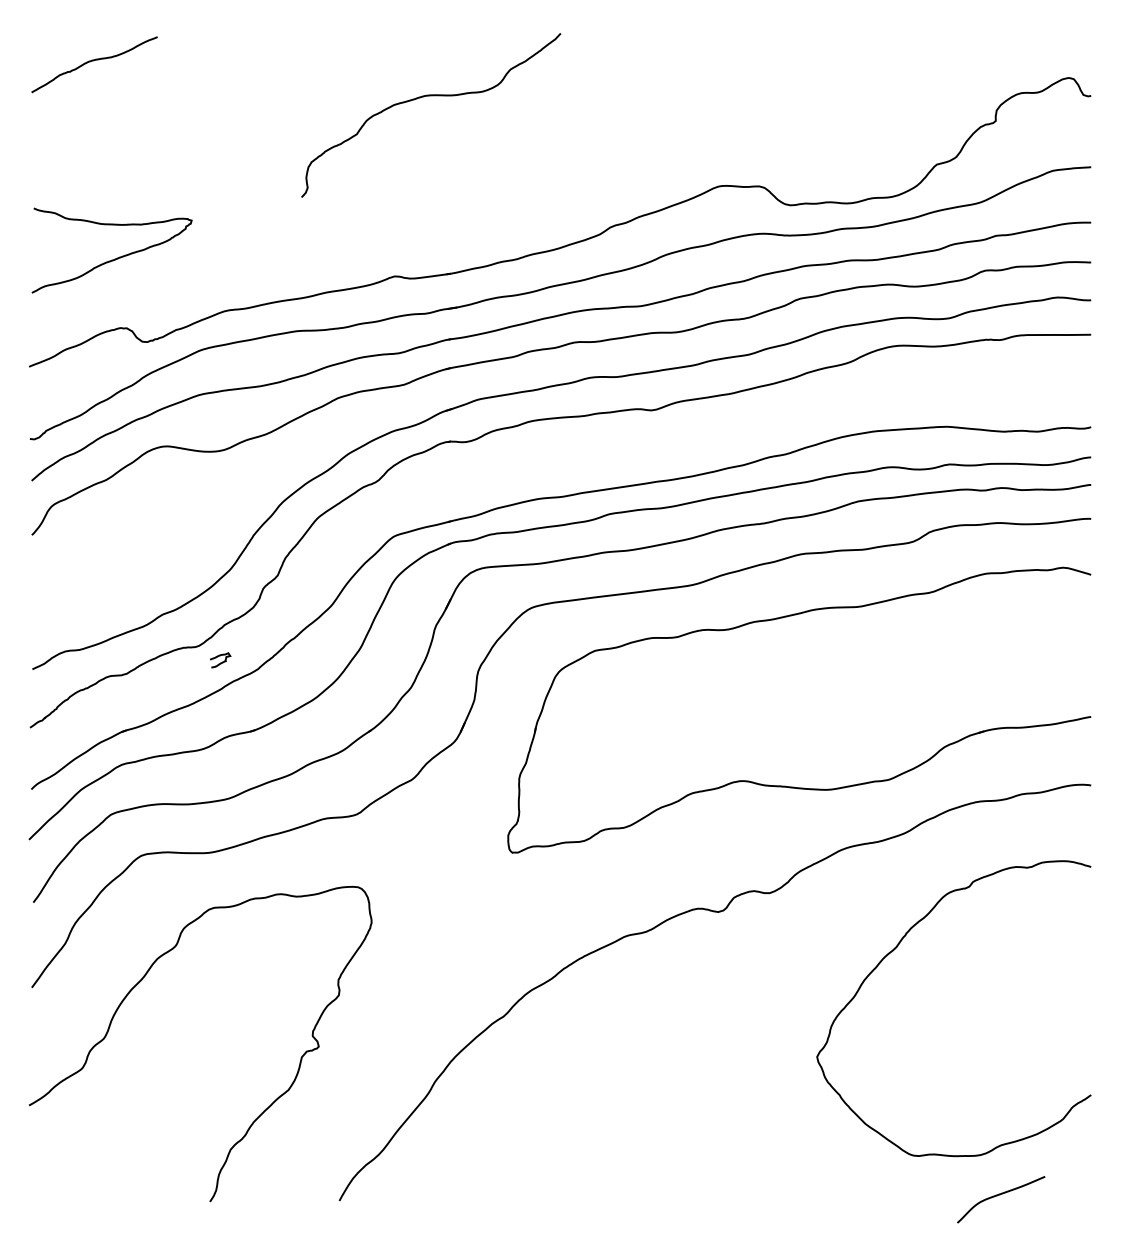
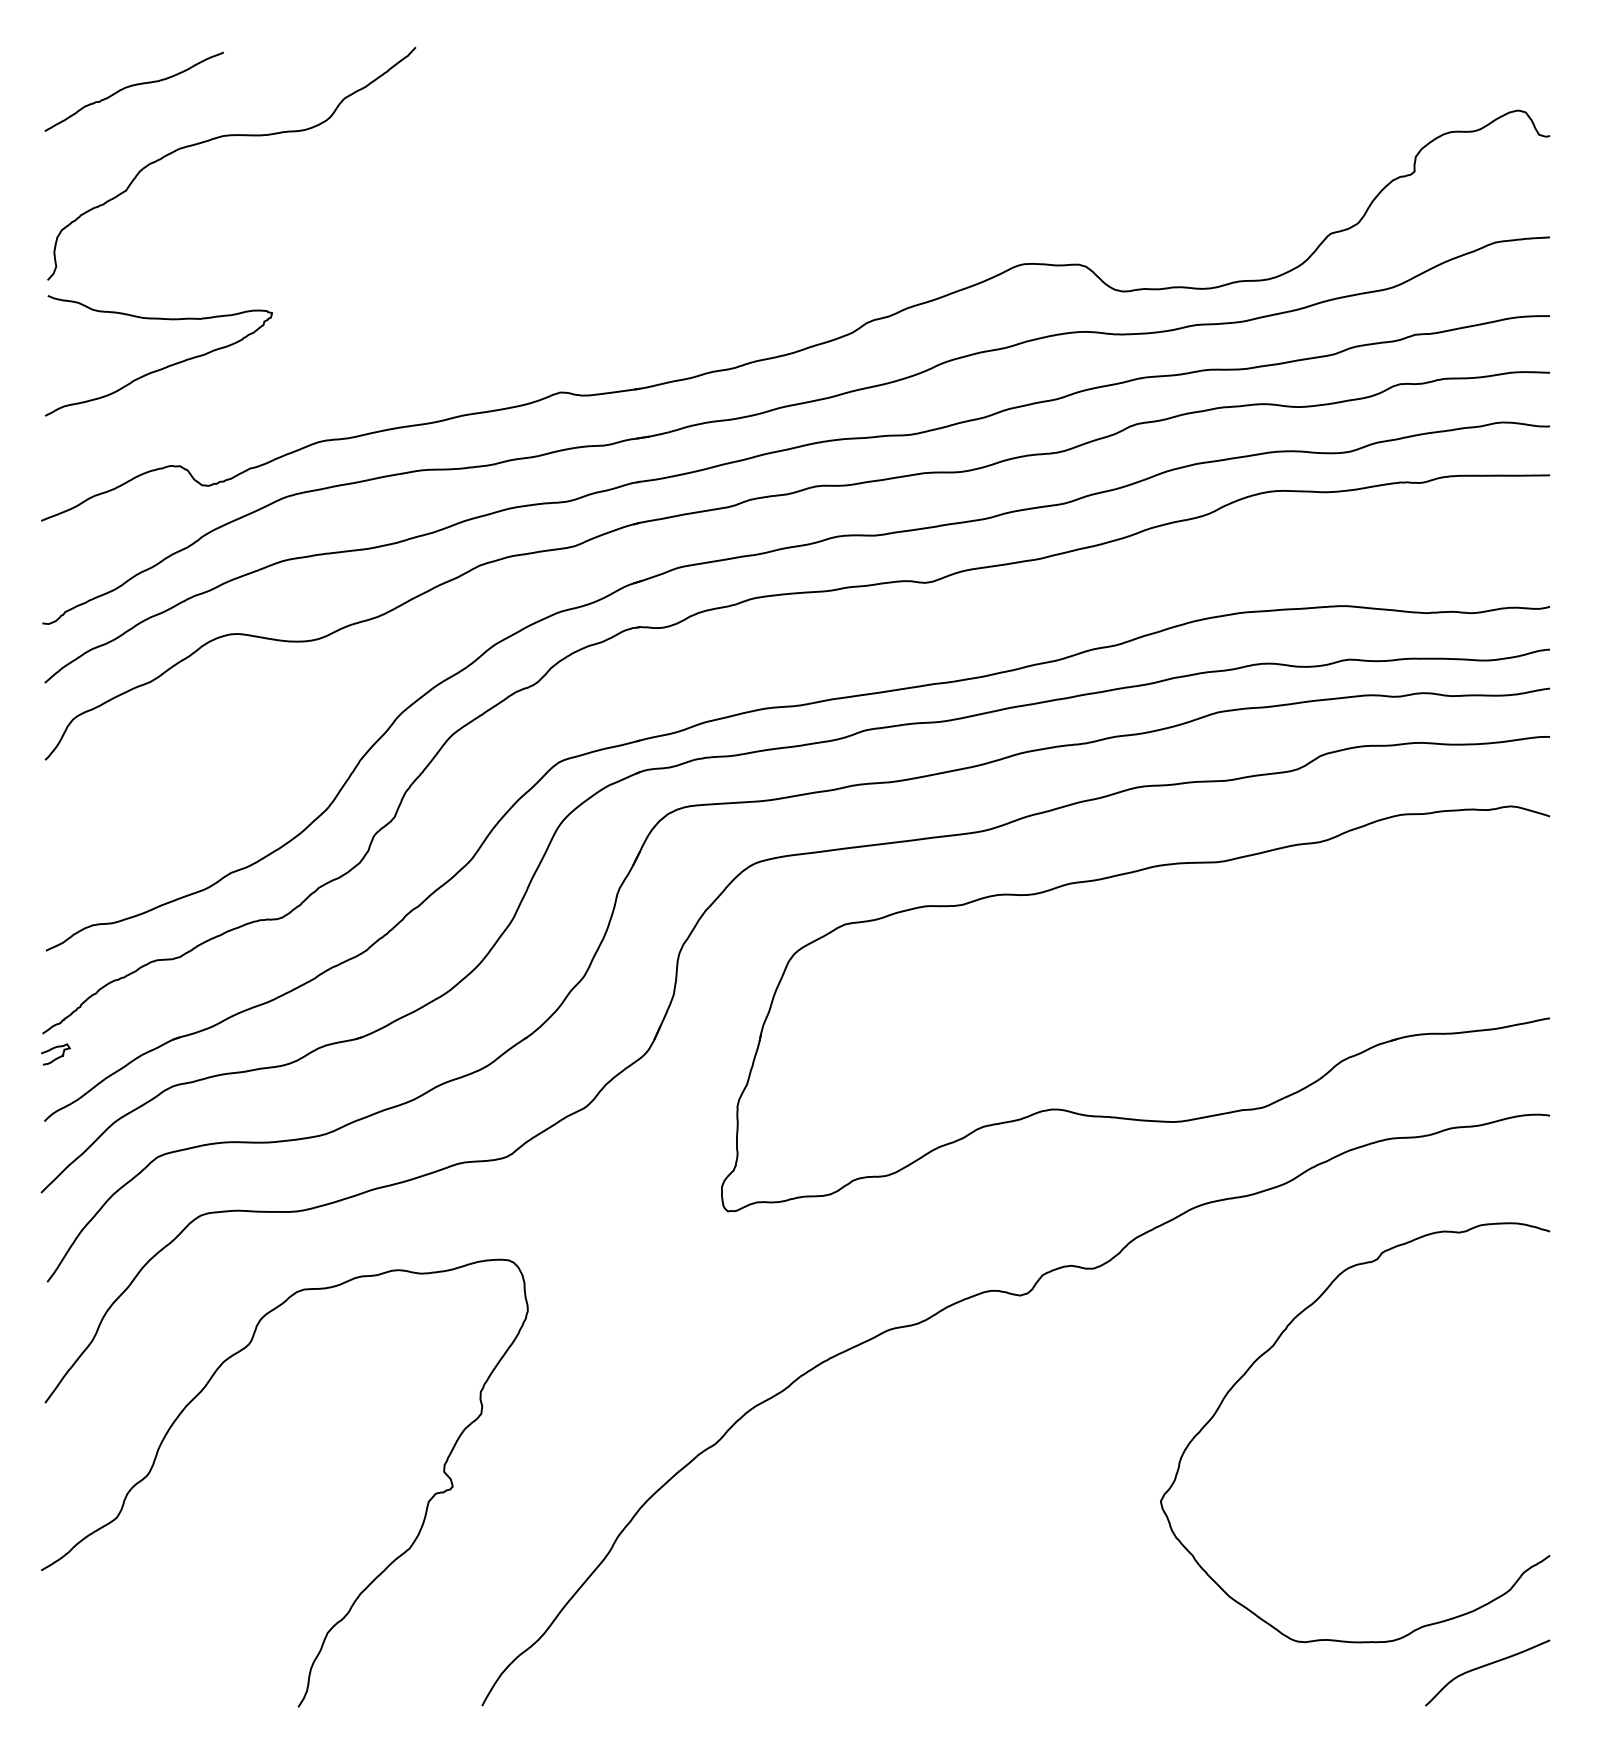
curve: (431, 96) -> (232, 136), moved
curve: (220, 662) -> (55, 1057), moved
curve: (1000, 1195) -> (1486, 1666), moved

